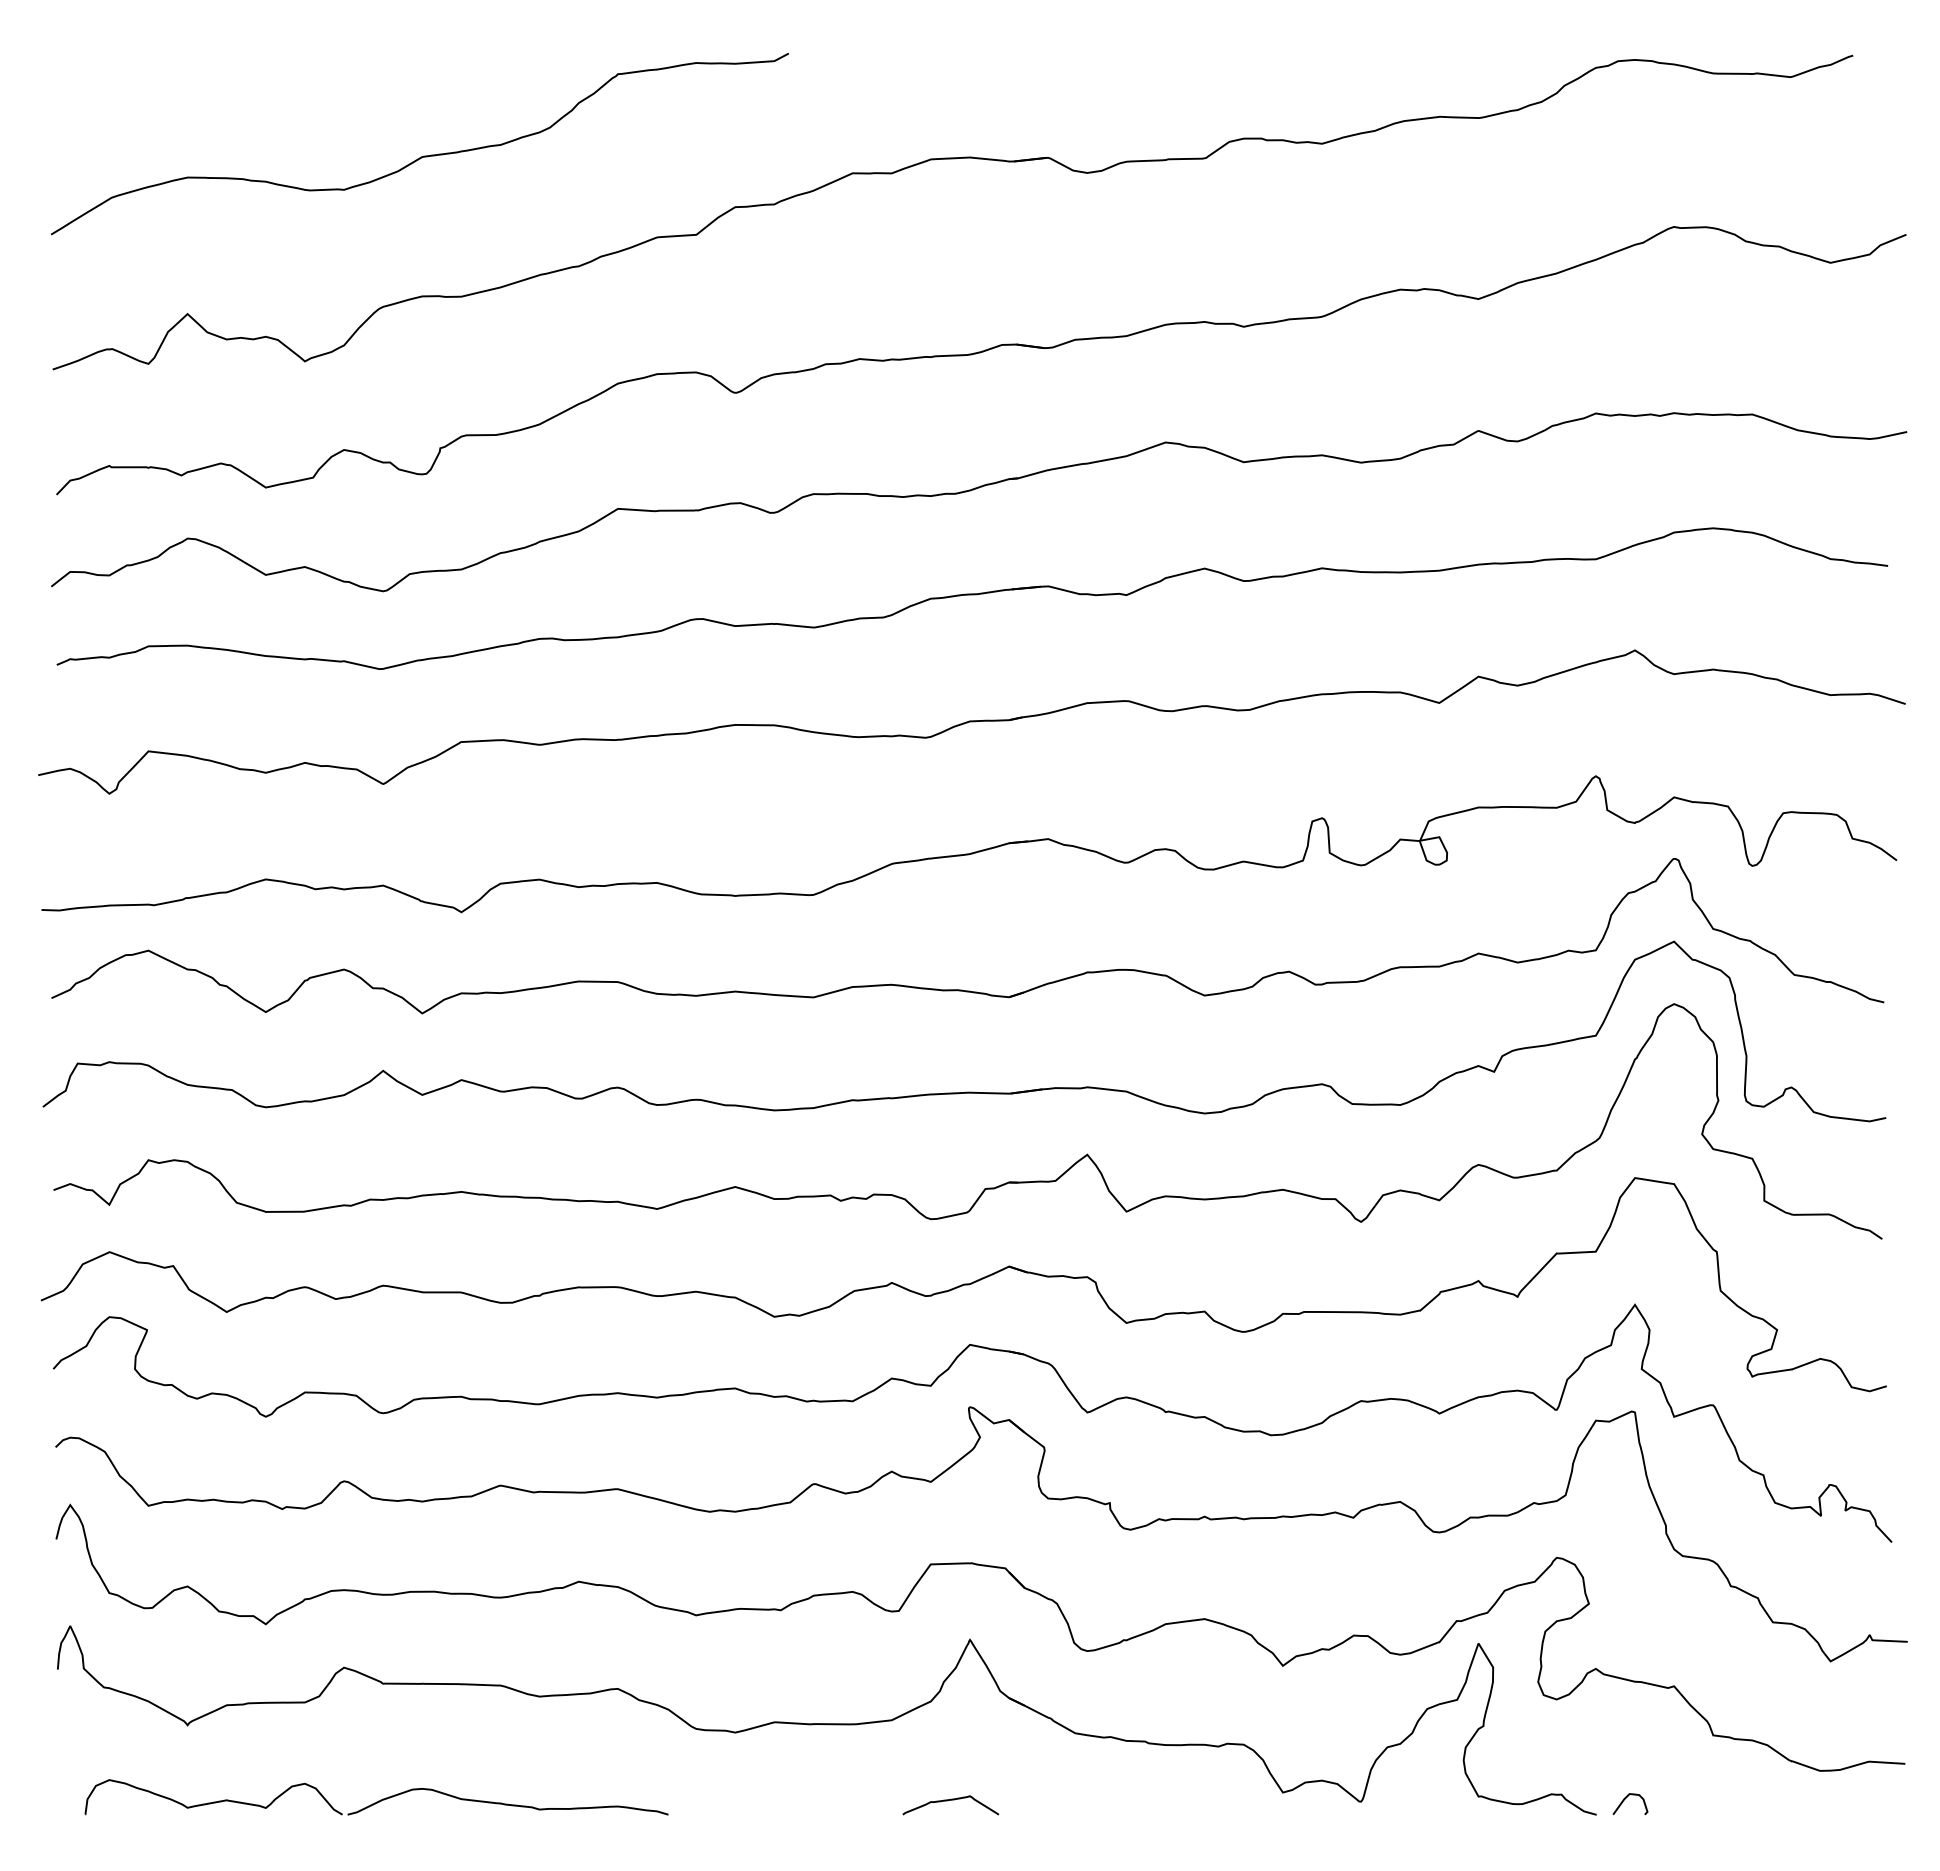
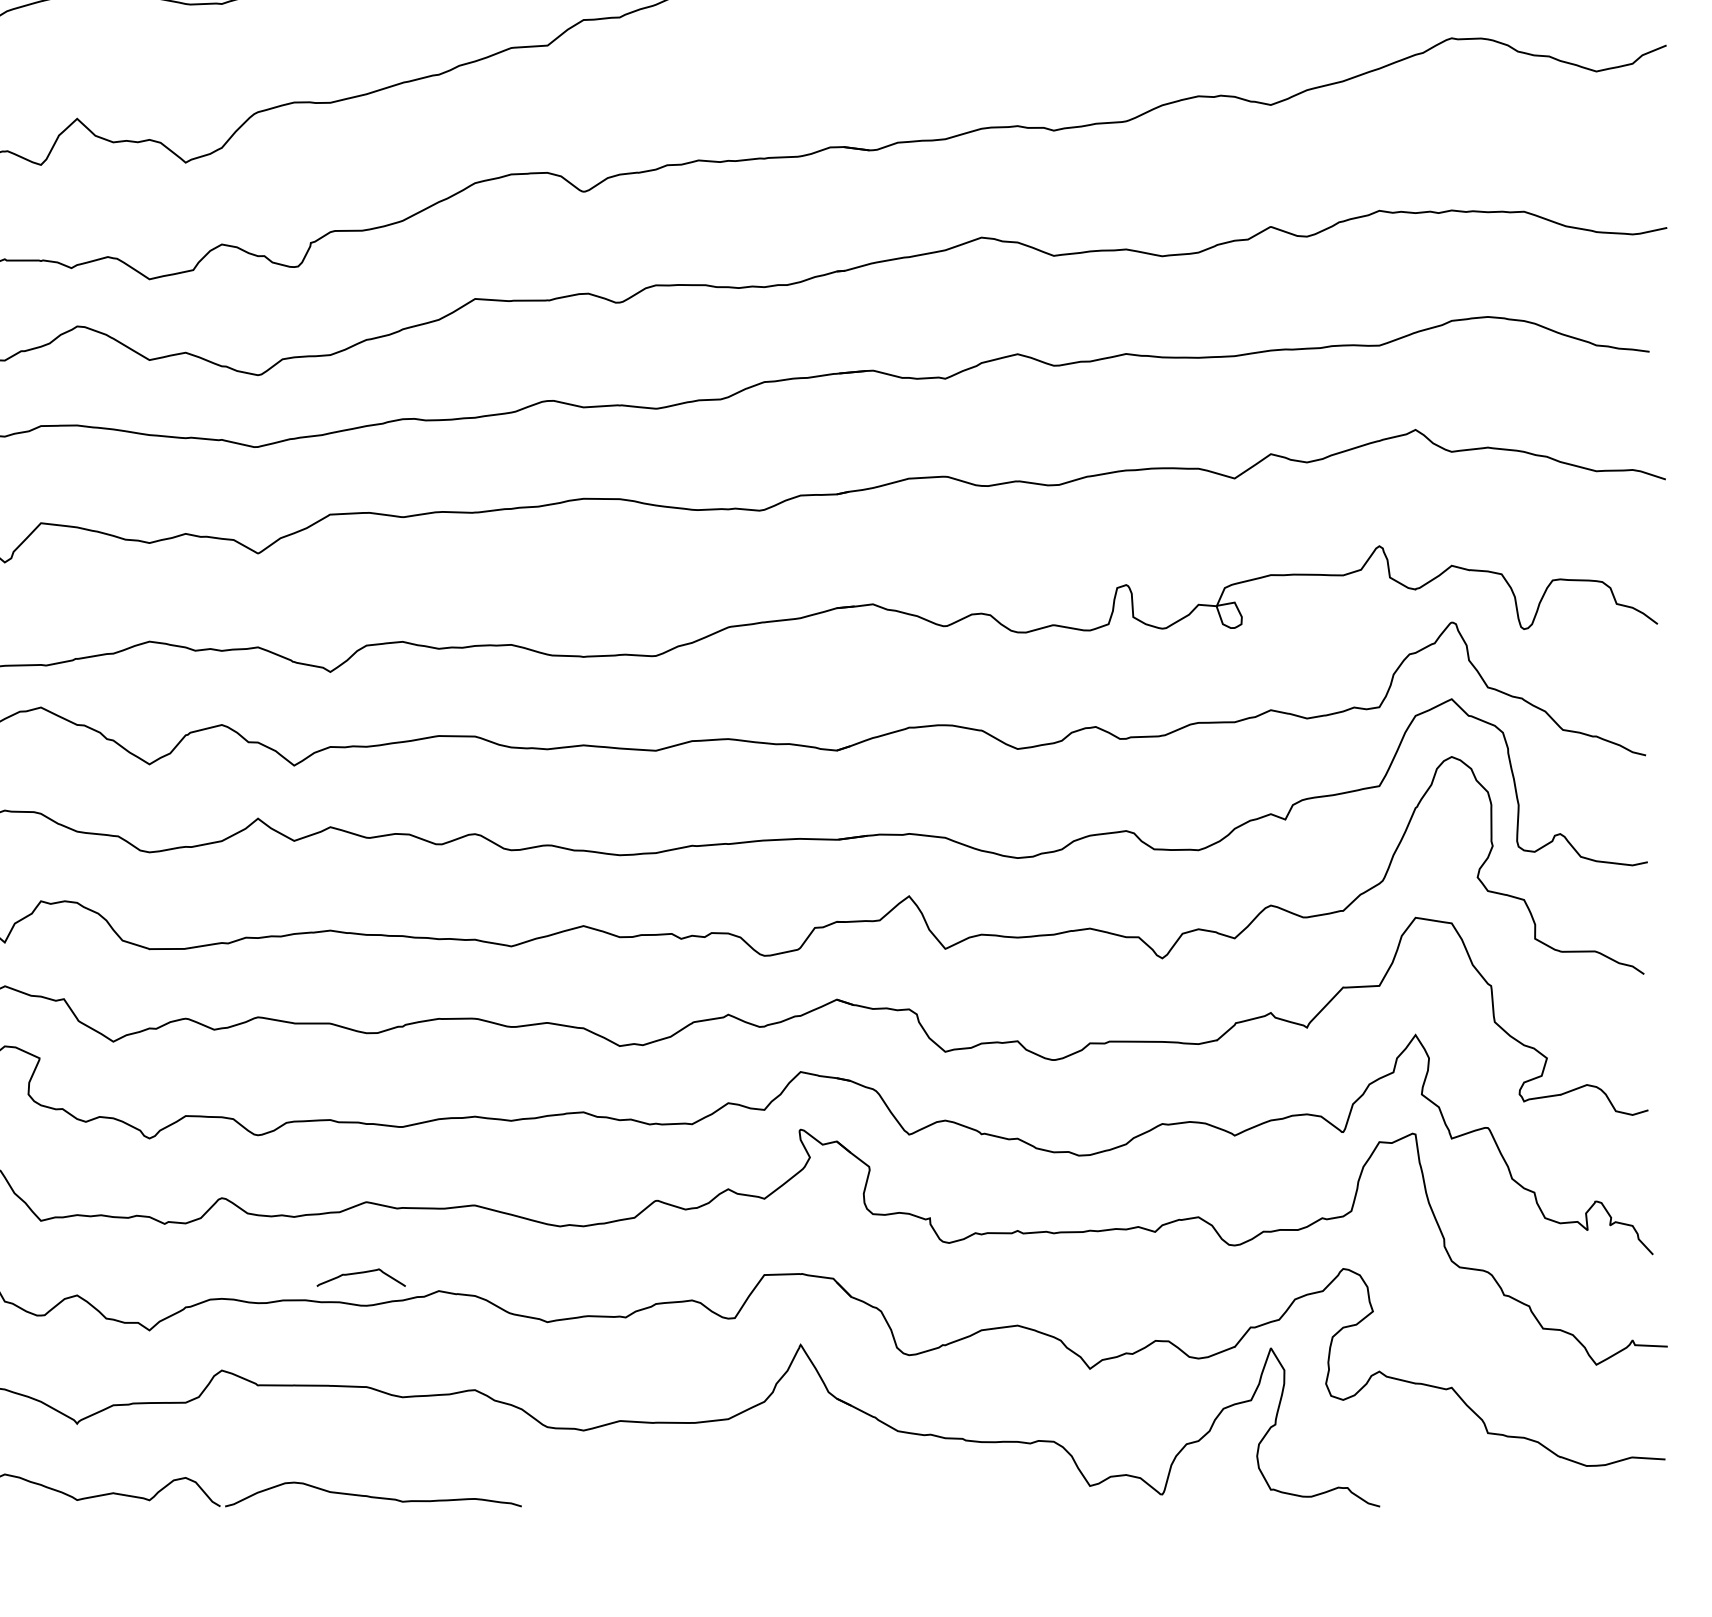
curve: (1625, 1799) -> (1406, 1492), removed
curve: (950, 1800) -> (360, 1273), moved

